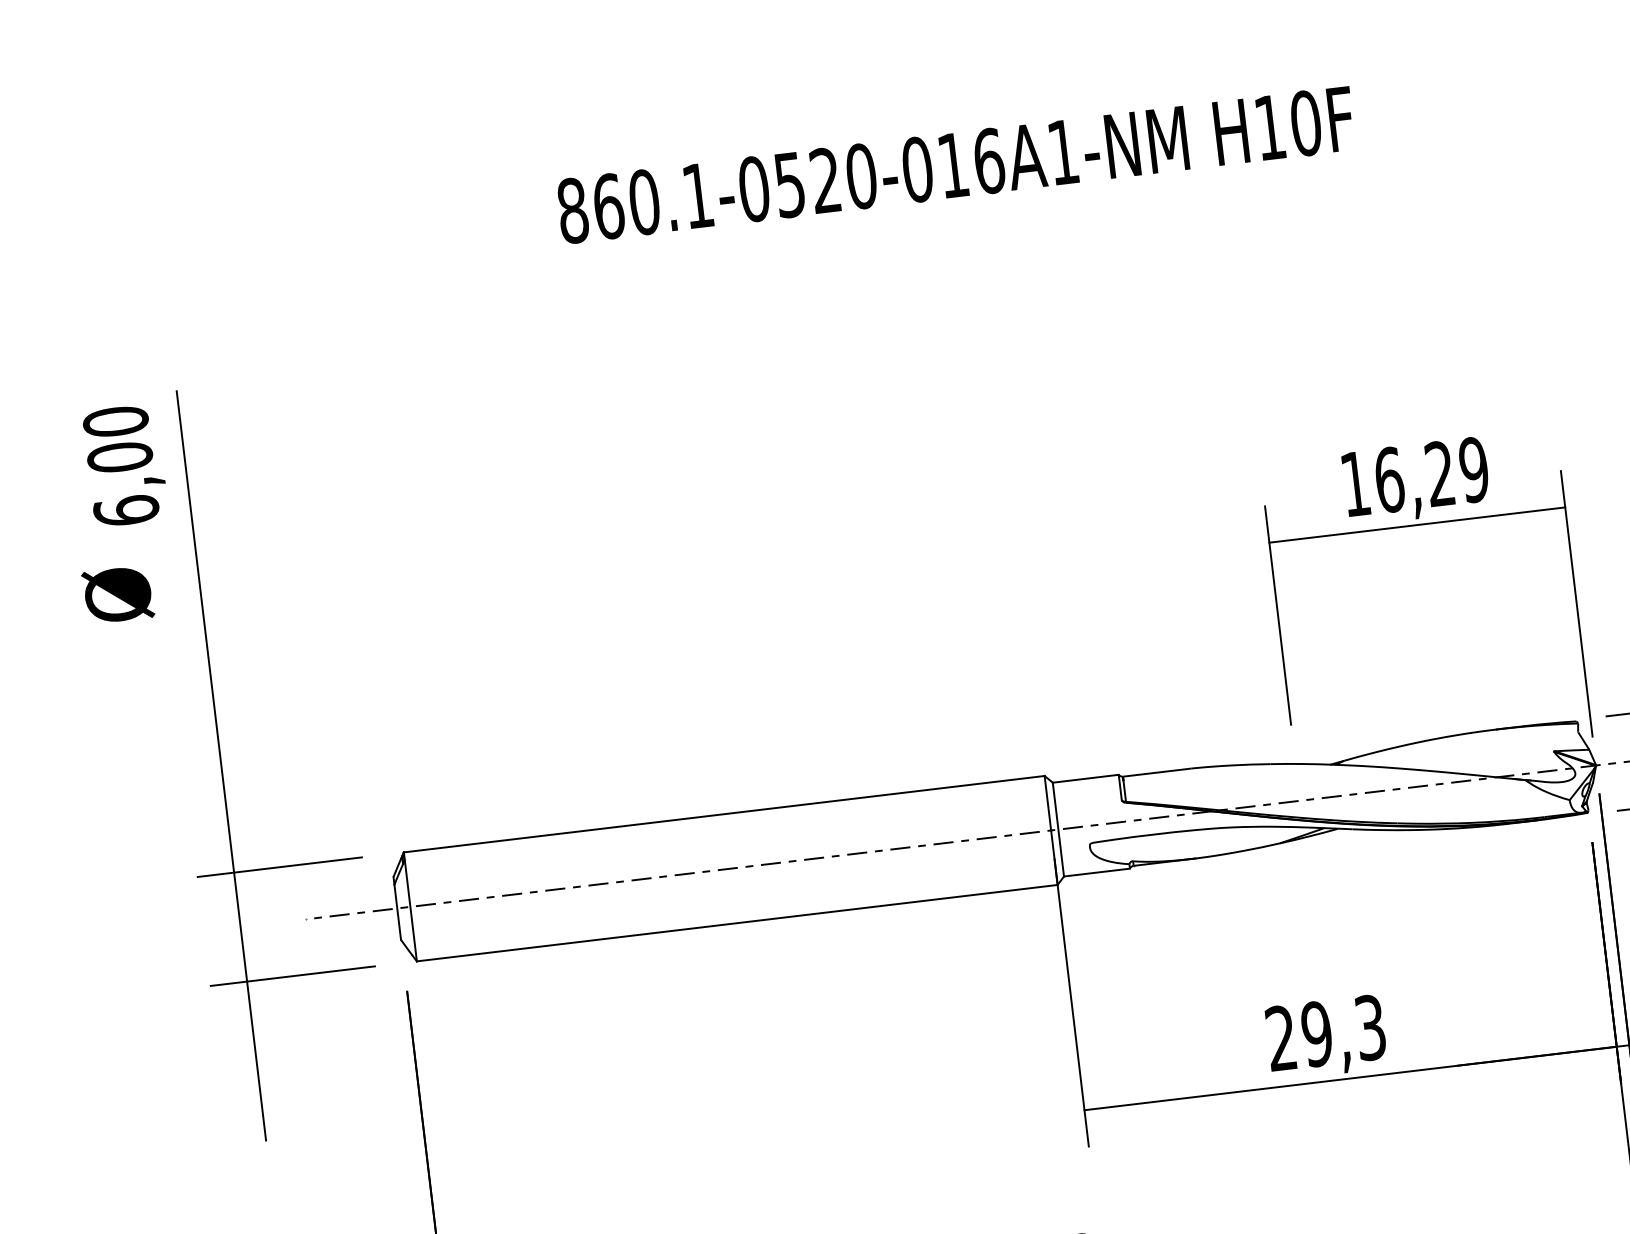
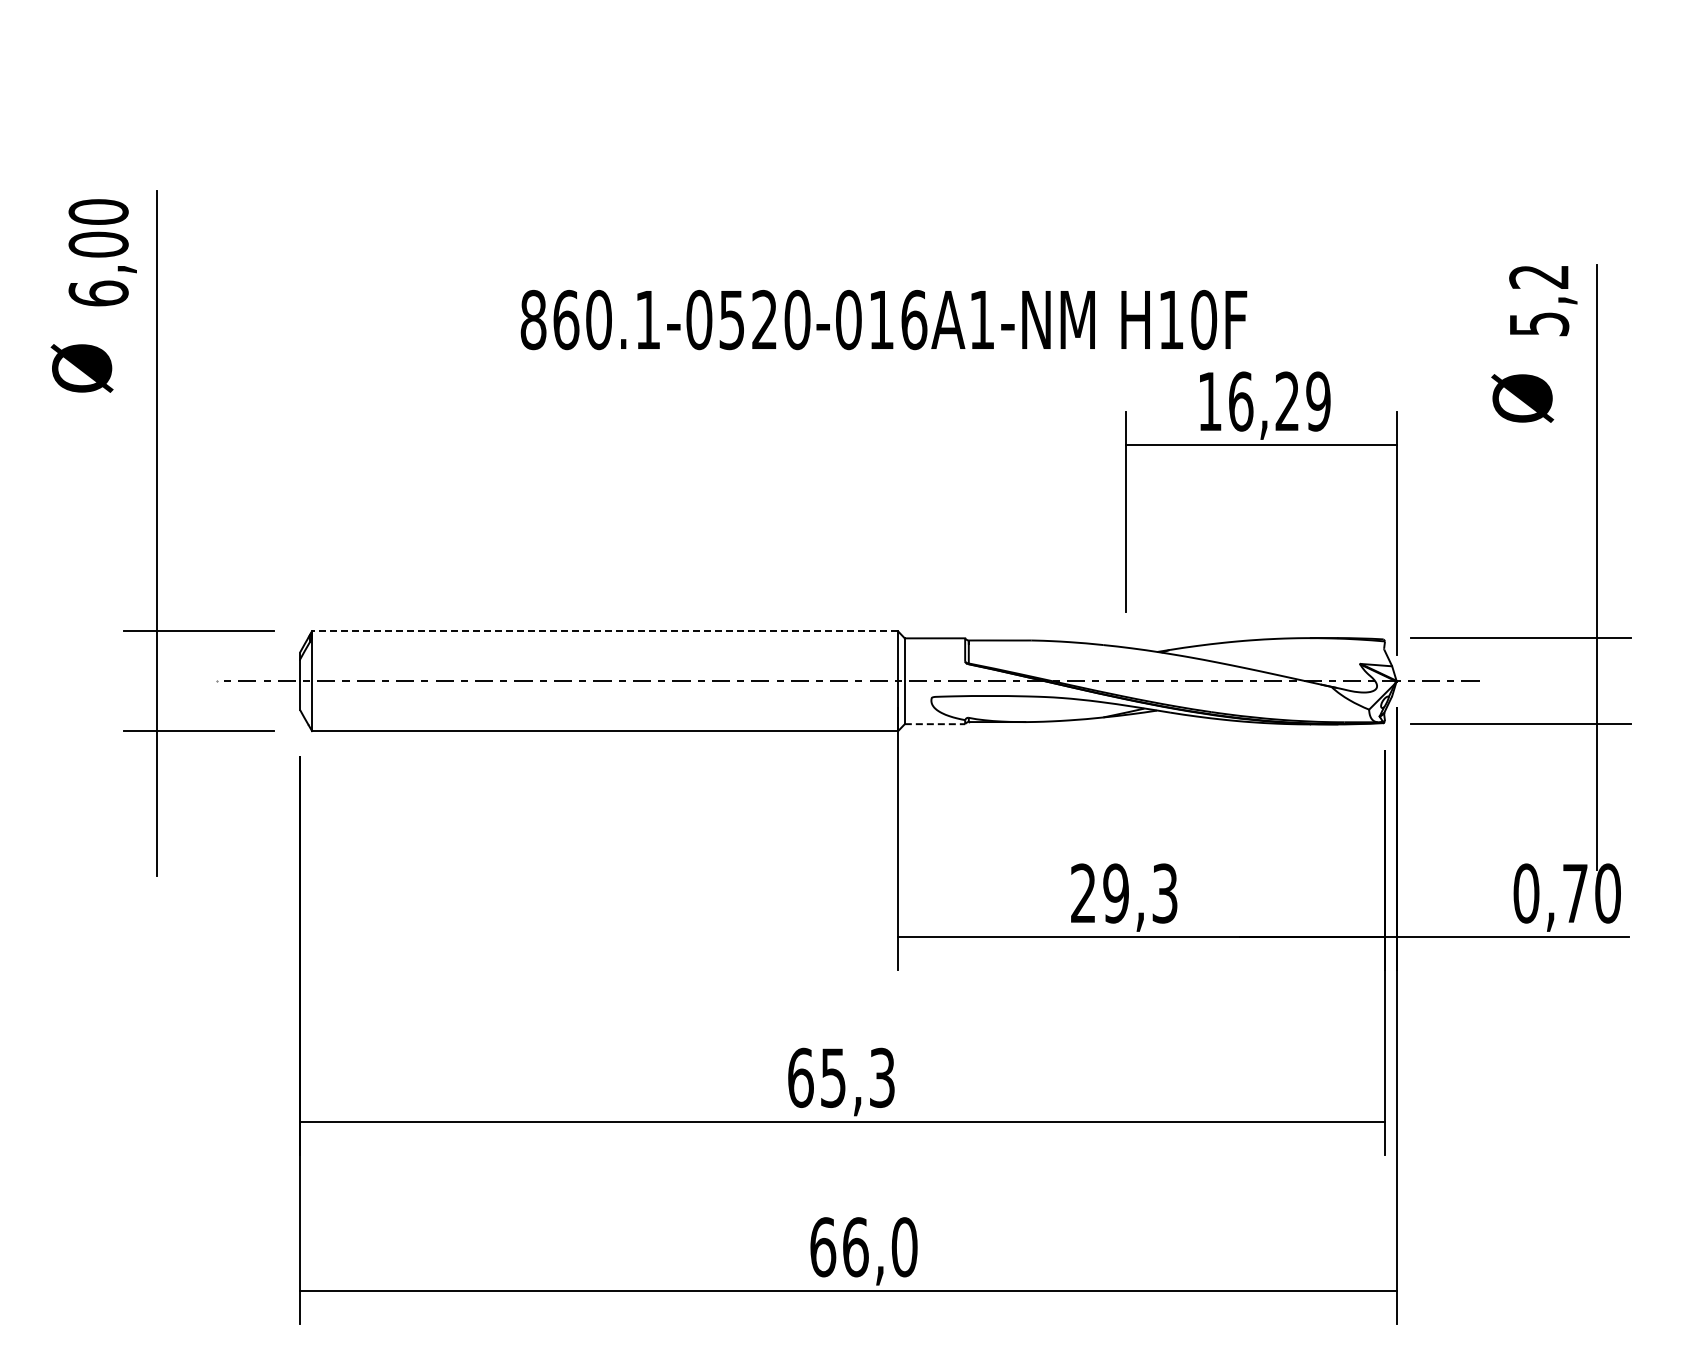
text: (955, 165) -> (883, 320), moved
line: (723, 814) -> (604, 631), solid -> dashed
line: (1097, 872) -> (935, 724), solid -> dashed

